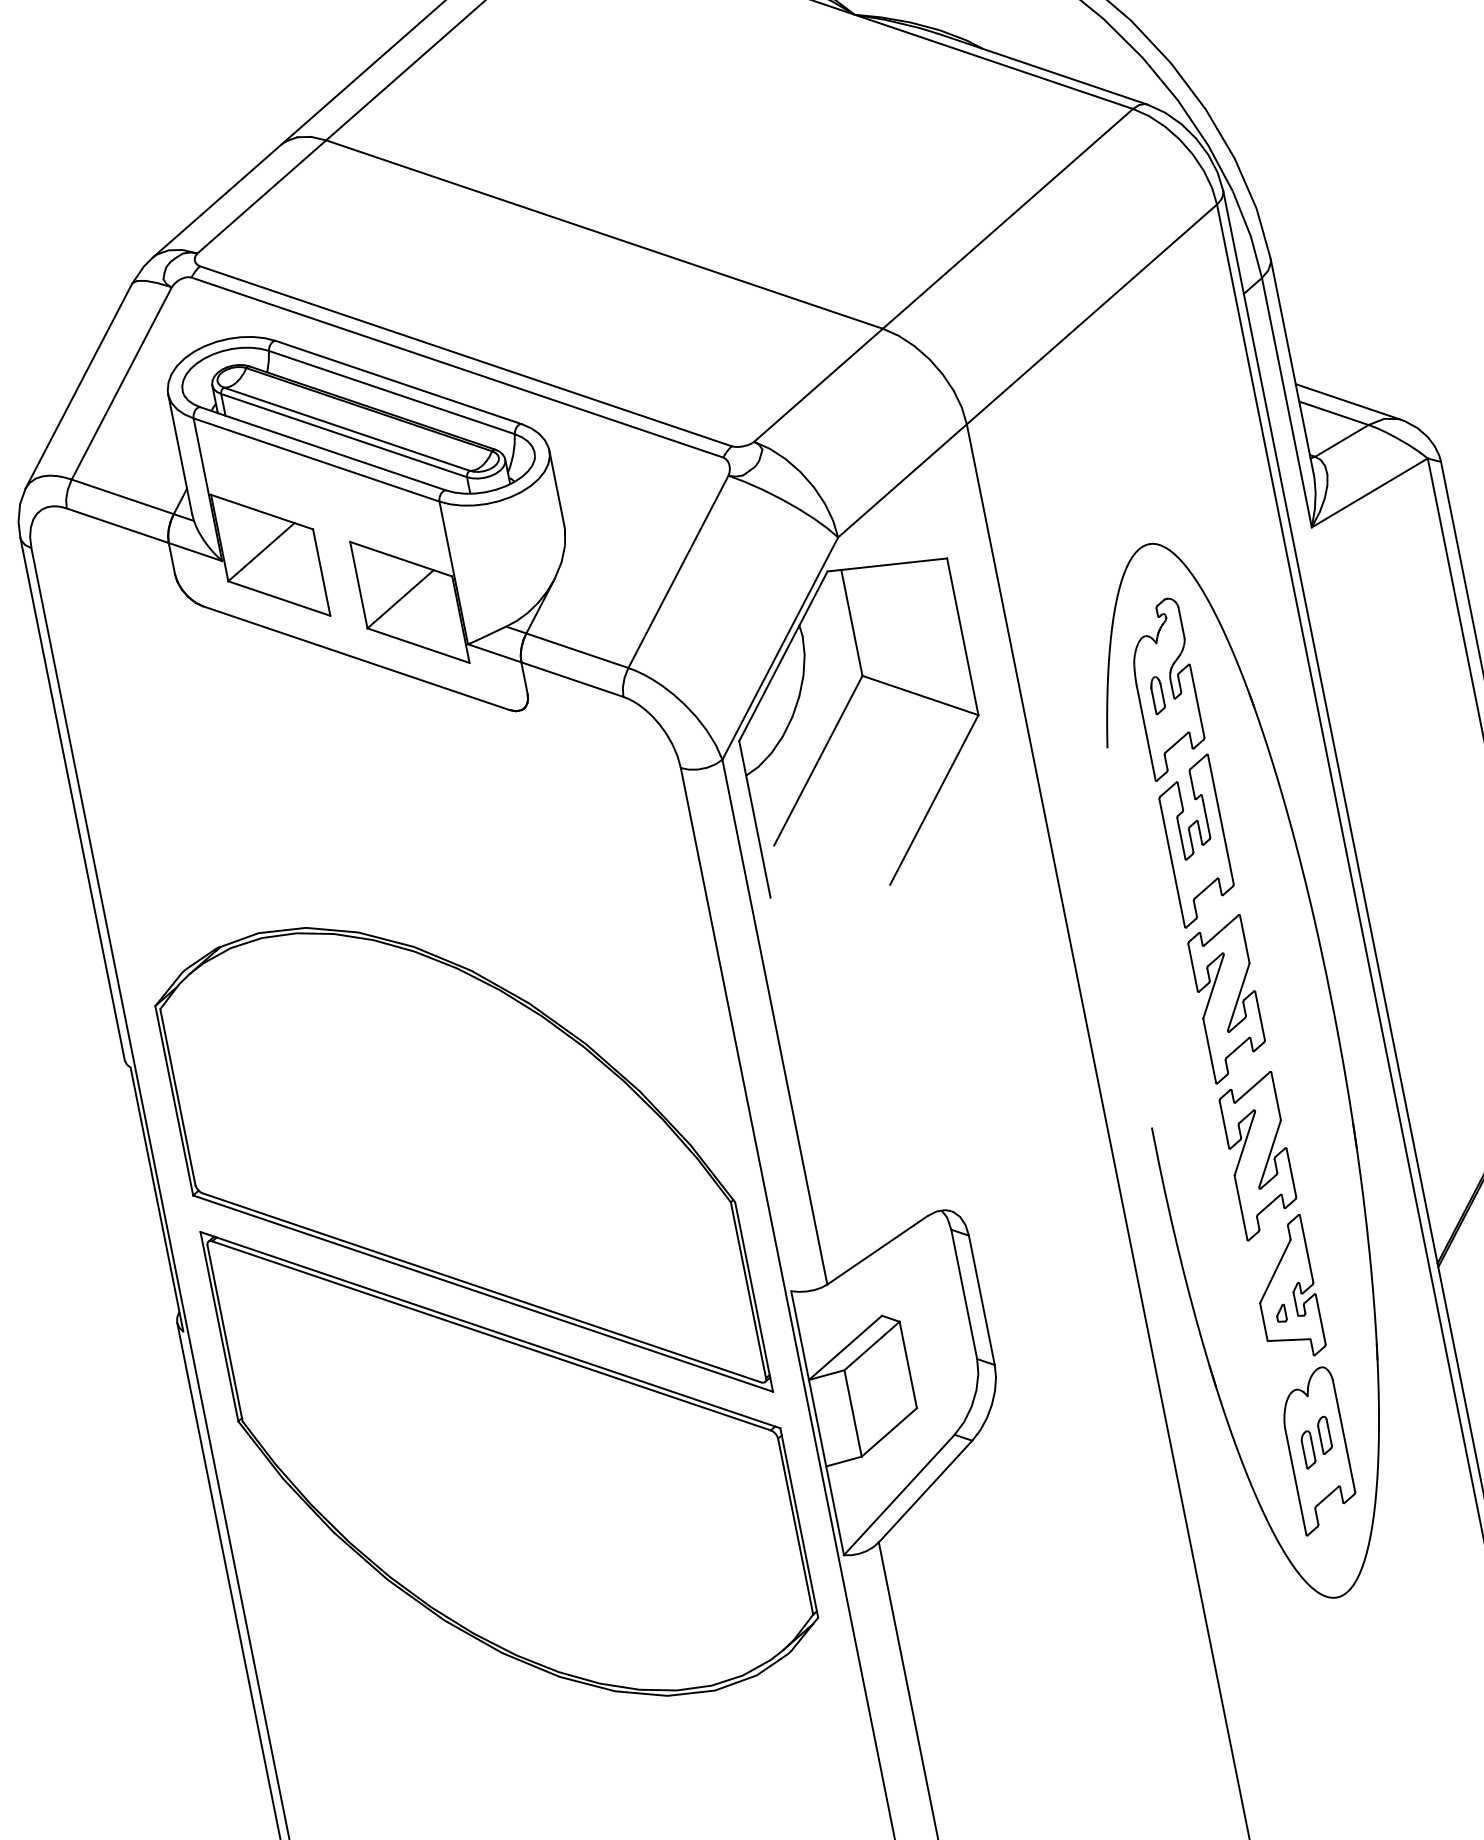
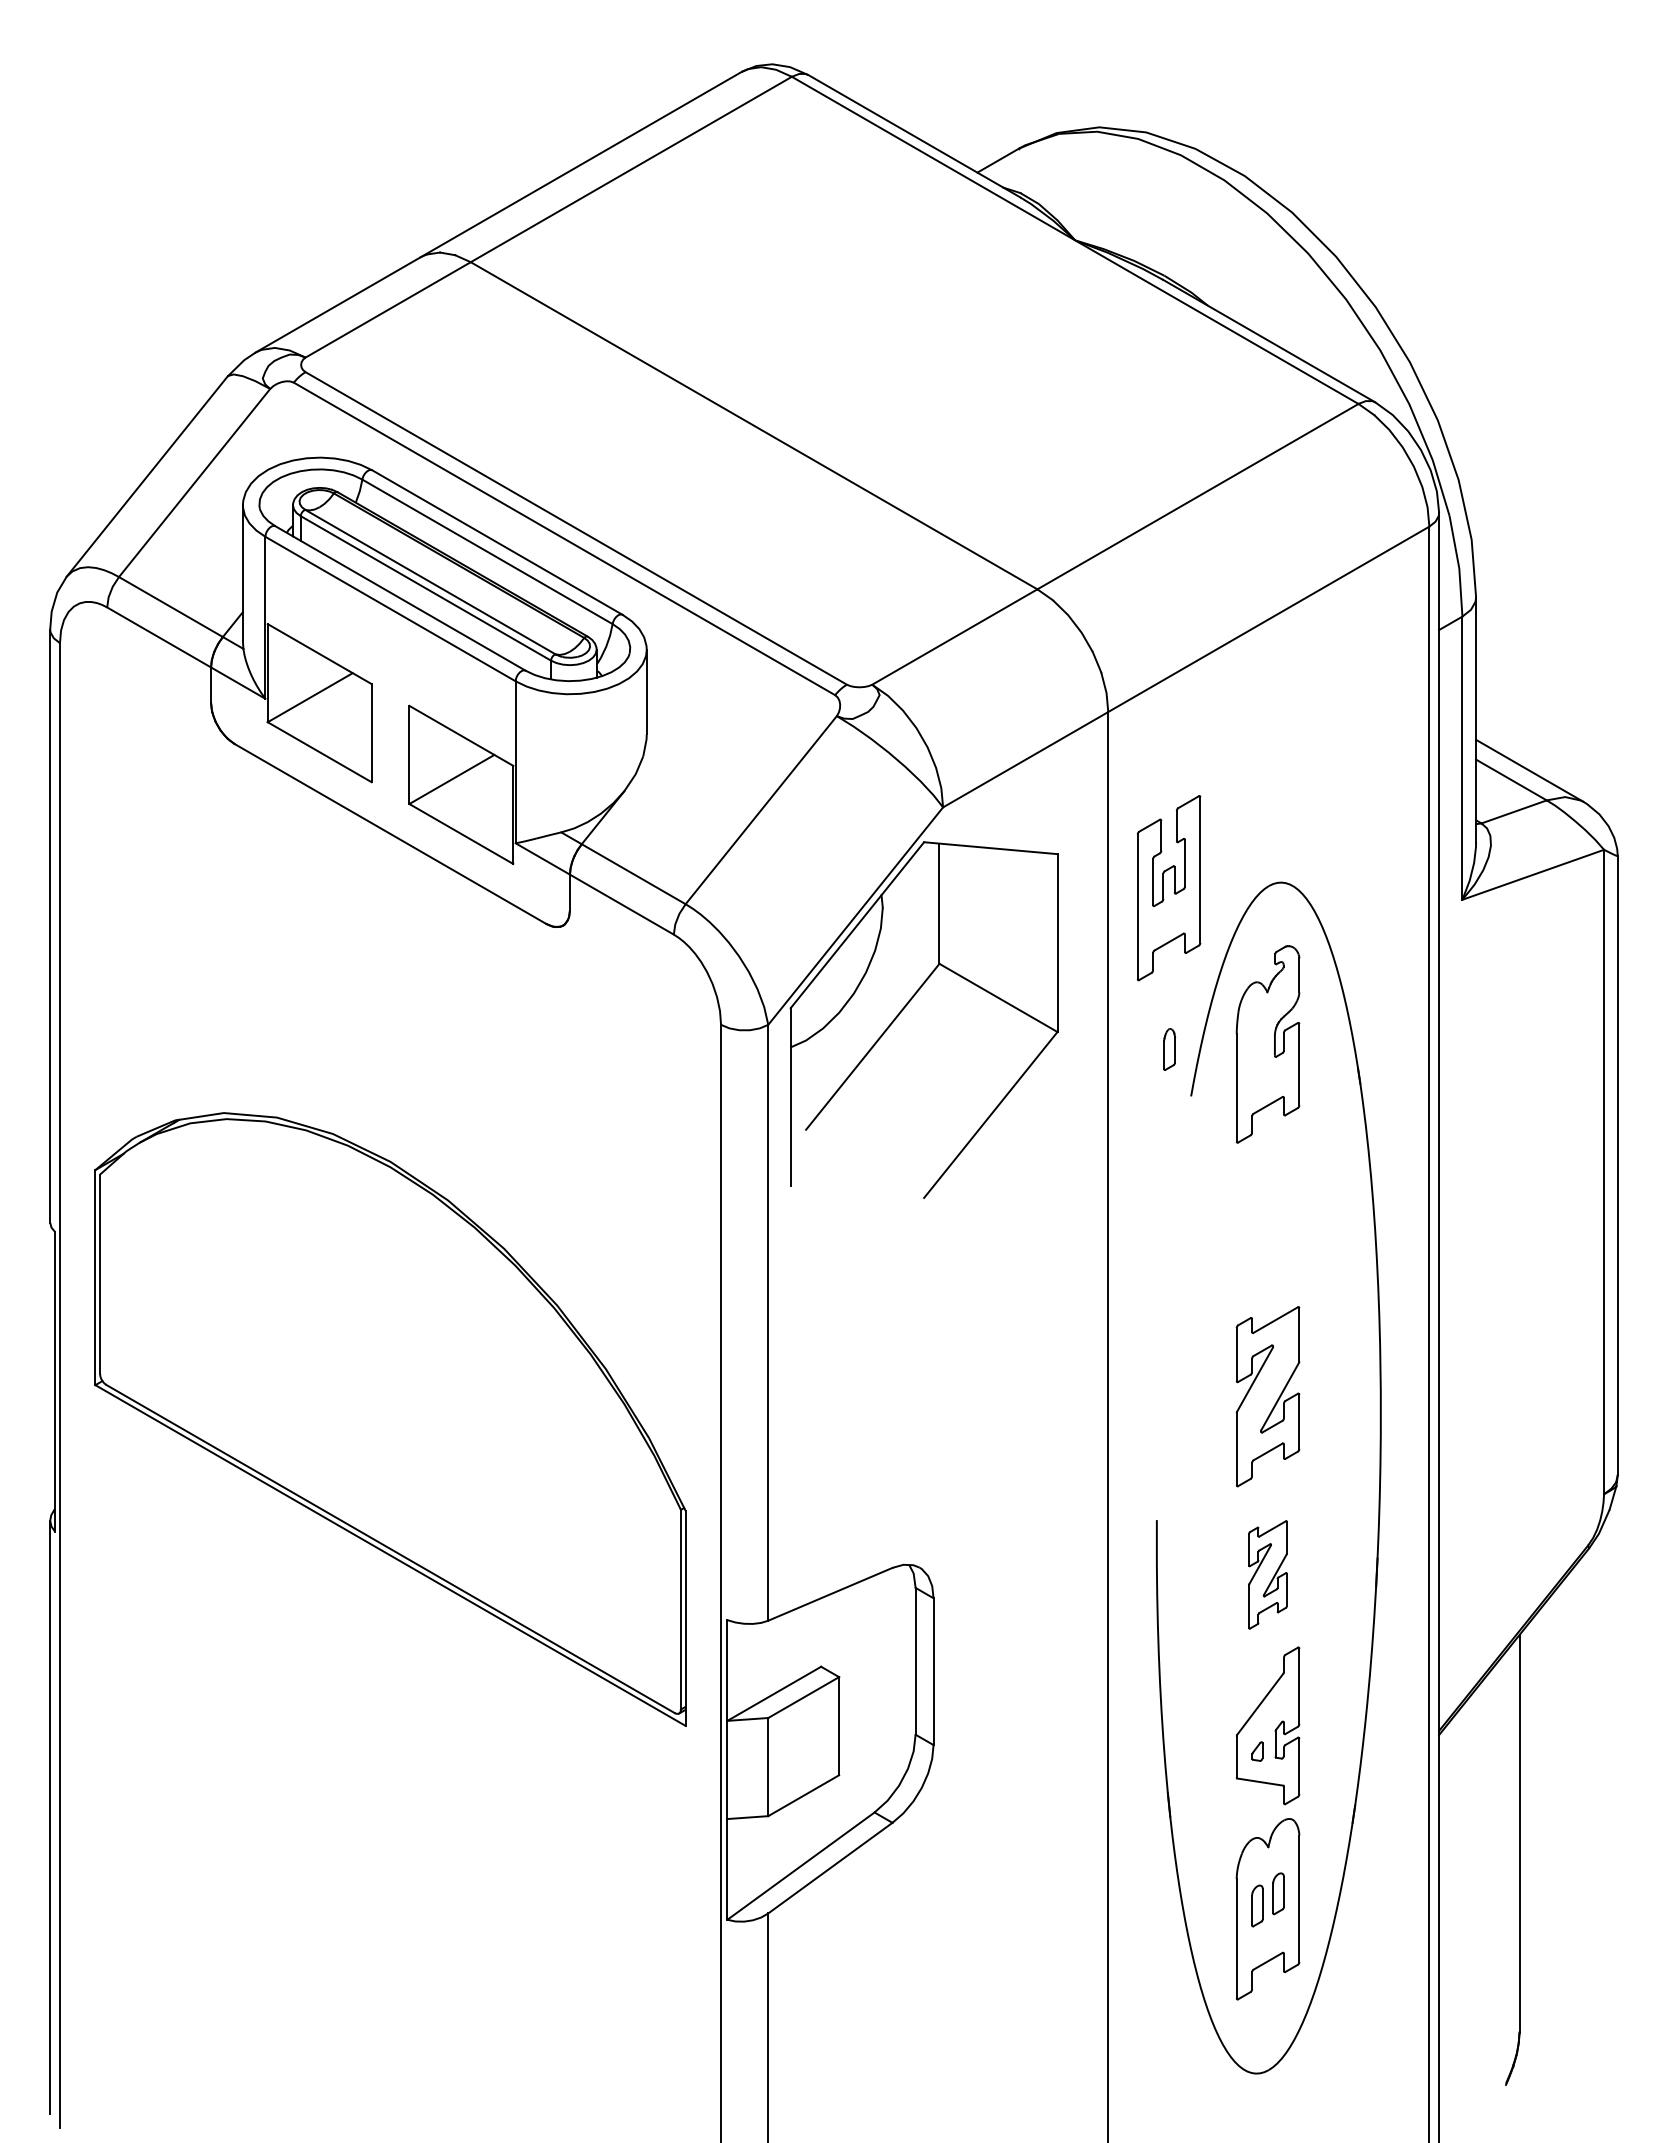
part: (1157, 695) -> (1169, 1049), moved
part: (1196, 841) -> (1168, 888), moved
part: (1258, 1155) -> (1267, 1574), size x0.6
part: (514, 1449) -> (390, 1732), removed

